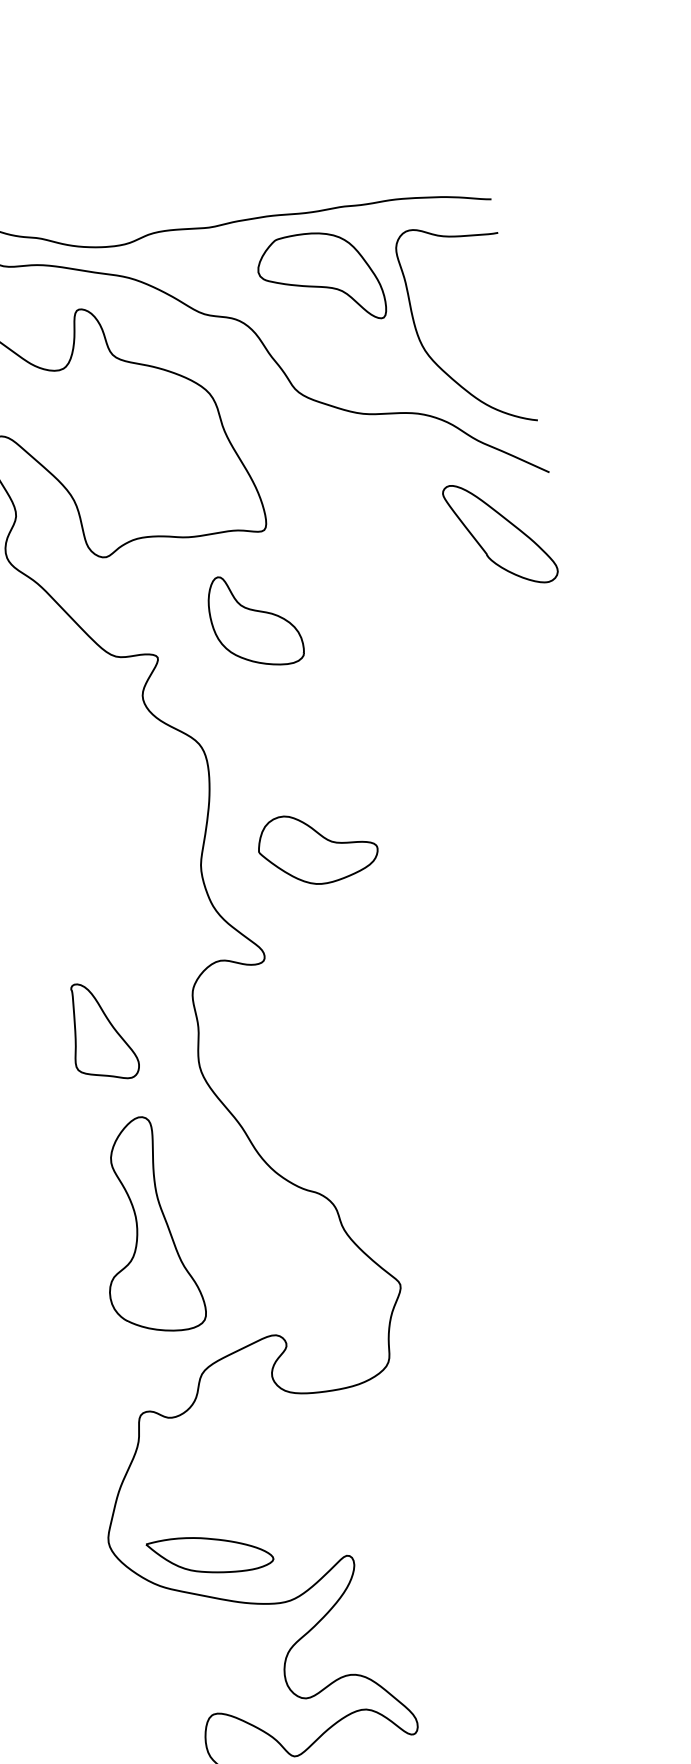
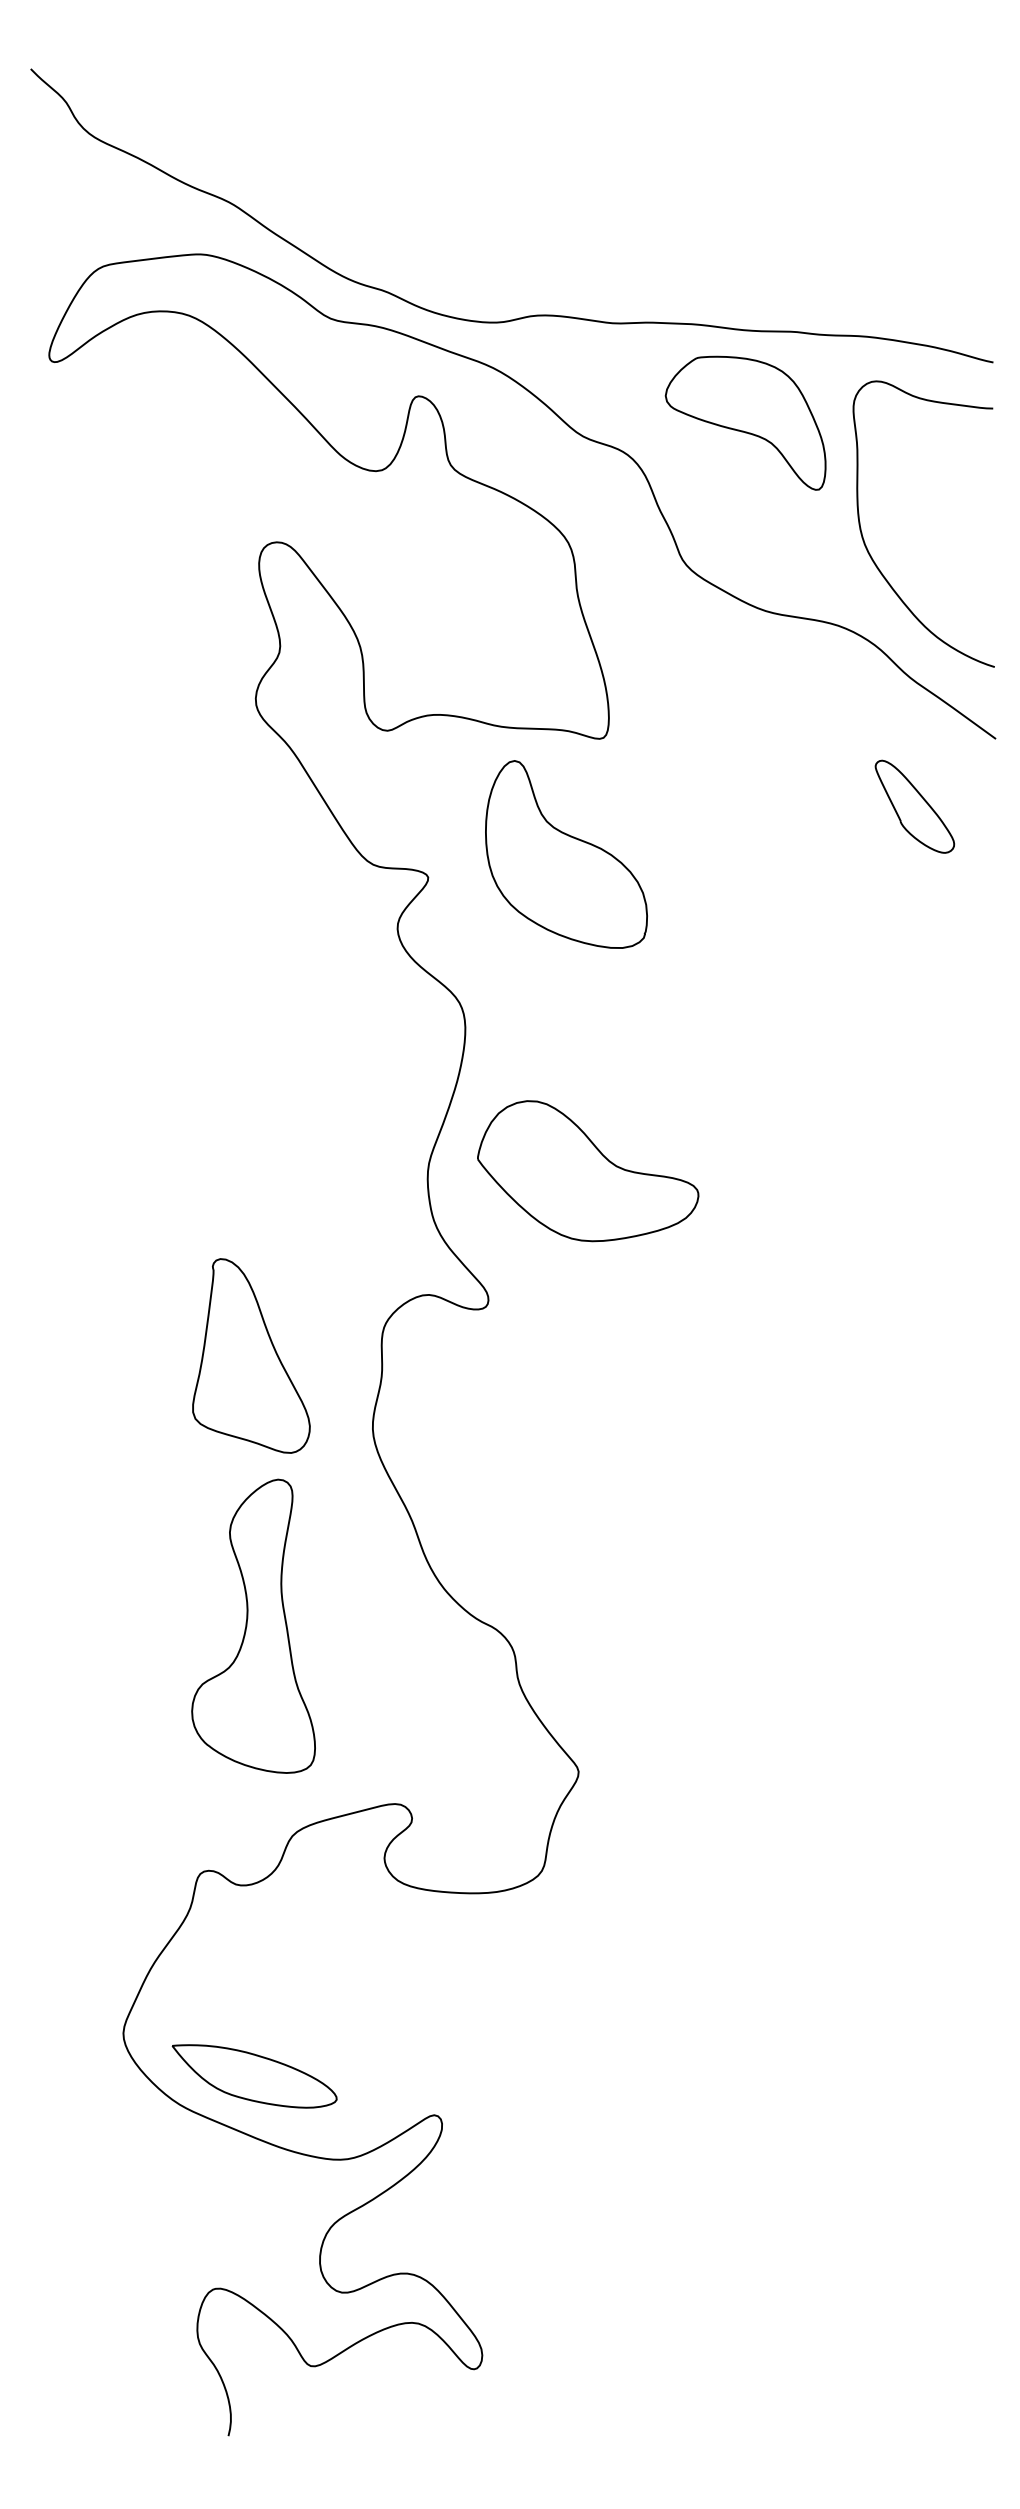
part: (500, 533) -> (914, 806), size x0.6
part: (254, 620) -> (565, 854), size x1.4
part: (317, 847) -> (587, 1171), size x1.4
part: (100, 1031) -> (251, 1356), size x1.4

